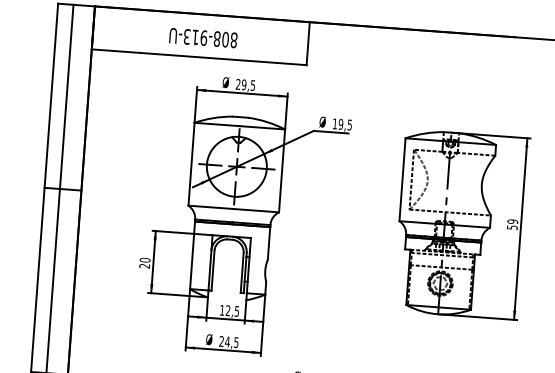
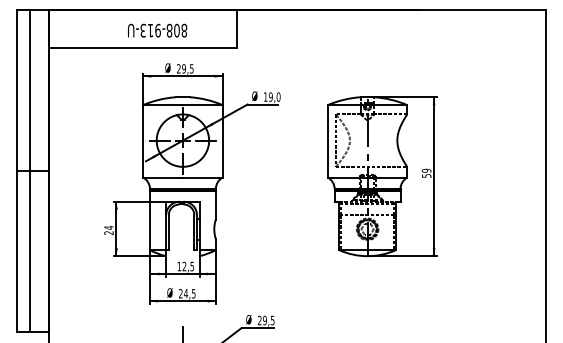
text: (203, 37) -> (157, 30), moved
text: (349, 124) -> (278, 96), 19,5 -> 19,0
text: (144, 259) -> (108, 227), 20 -> 24

